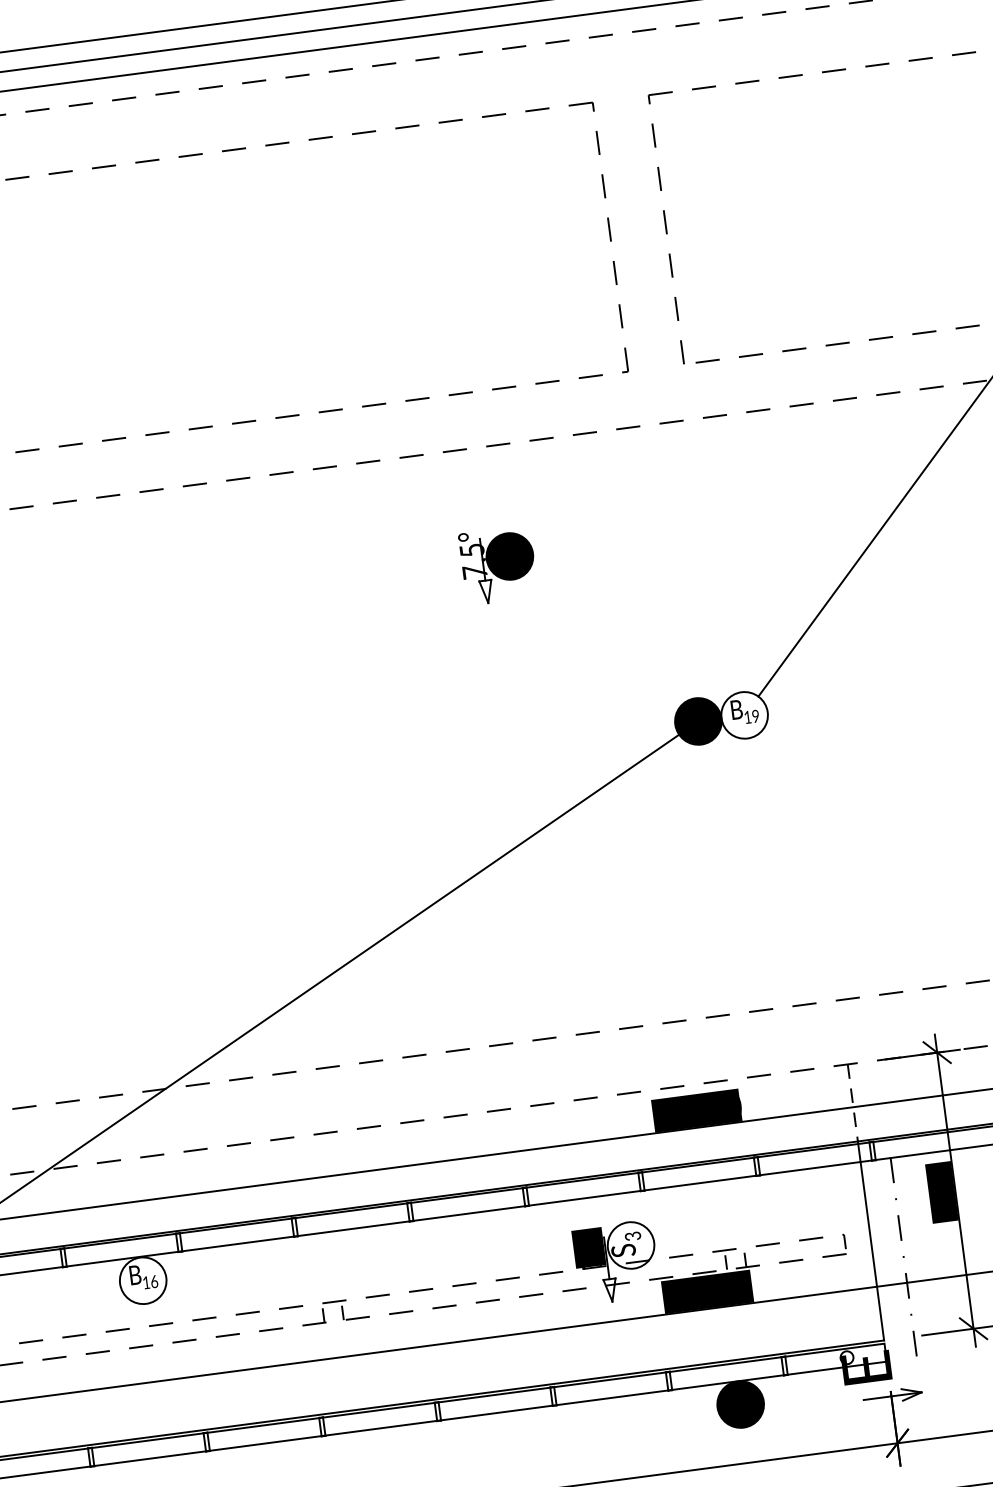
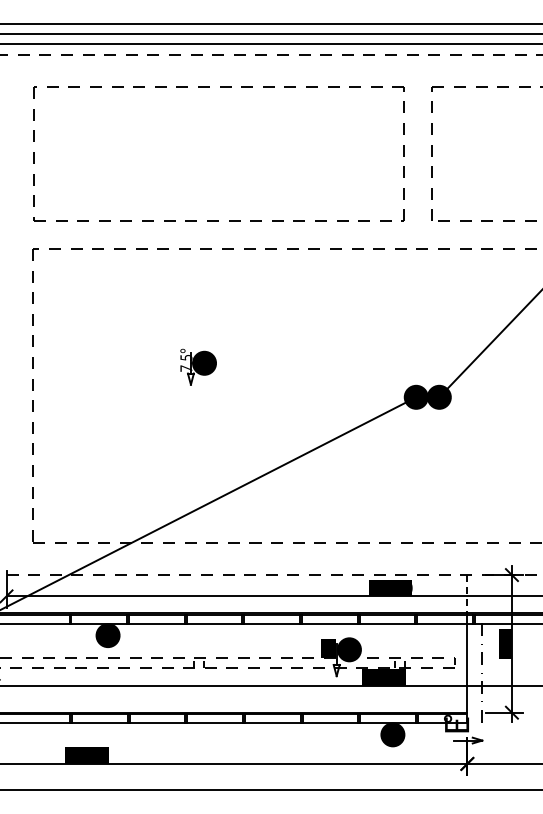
part: (498, 564) -> (198, 366), moved
fill: (742, 713) -> (438, 396), added
fill: (629, 1245) -> (348, 649), added
fill: (142, 1280) -> (107, 635), added

